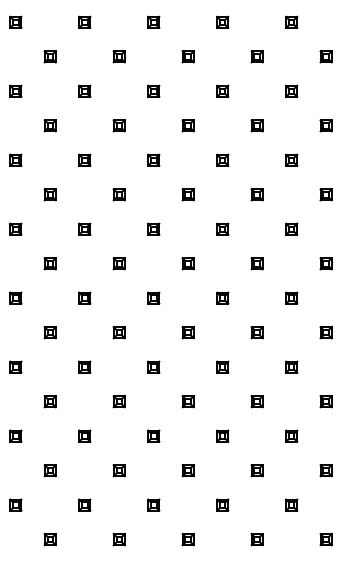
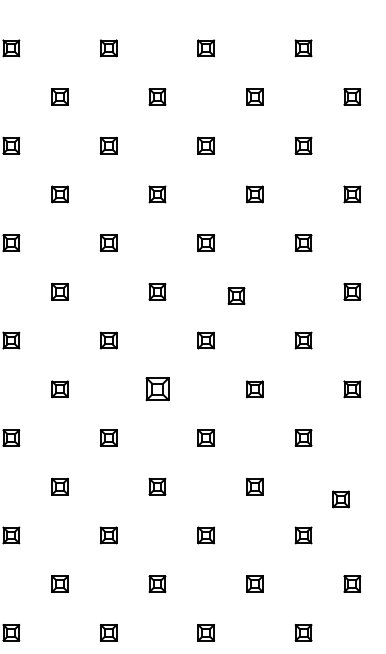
part: (187, 194) -> (235, 295), moved
part: (118, 263) -> (156, 388), size x1.4
part: (256, 332) -> (340, 499), moved

